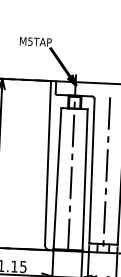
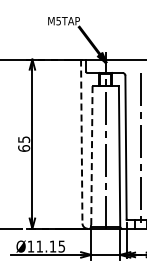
line: (47, 162) -> (81, 141), solid -> dashed
line: (57, 178) -> (91, 156), solid -> dashed

